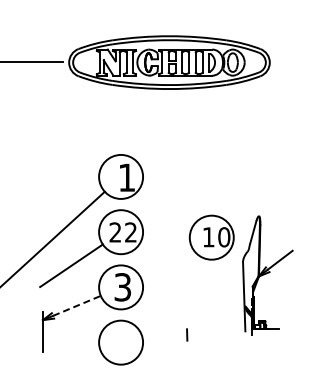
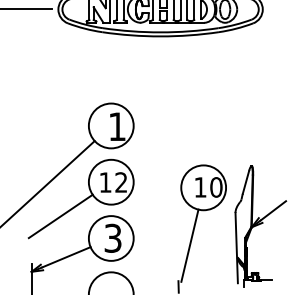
text: (114, 232) -> (104, 182), 22 -> 12
line: (197, 294) -> (189, 245), added
line: (76, 305) -> (65, 256), dashed -> solid

